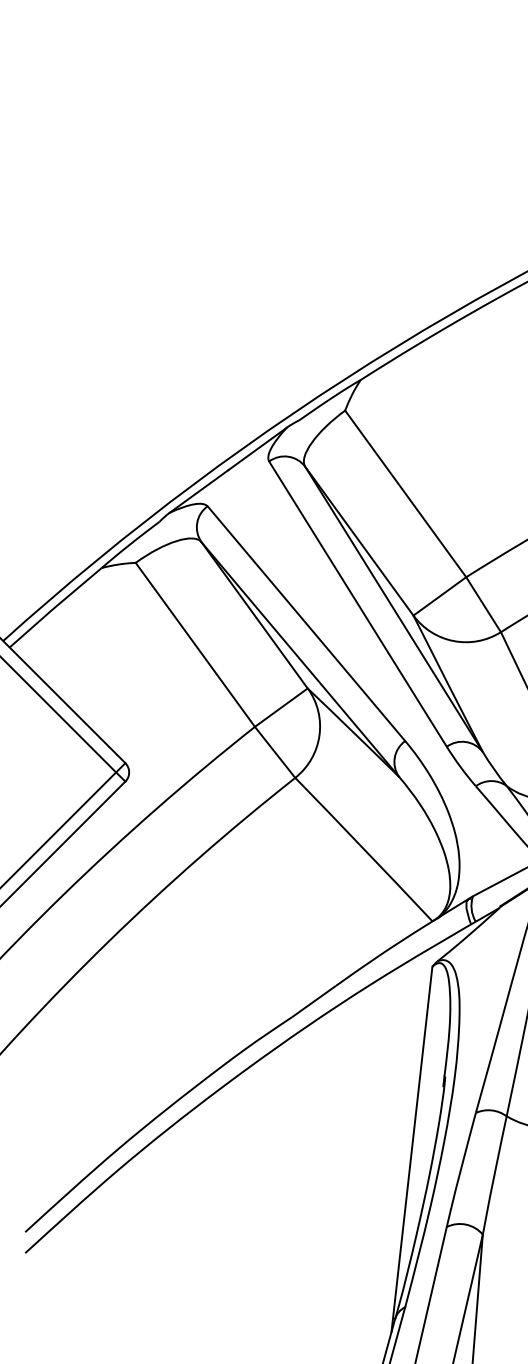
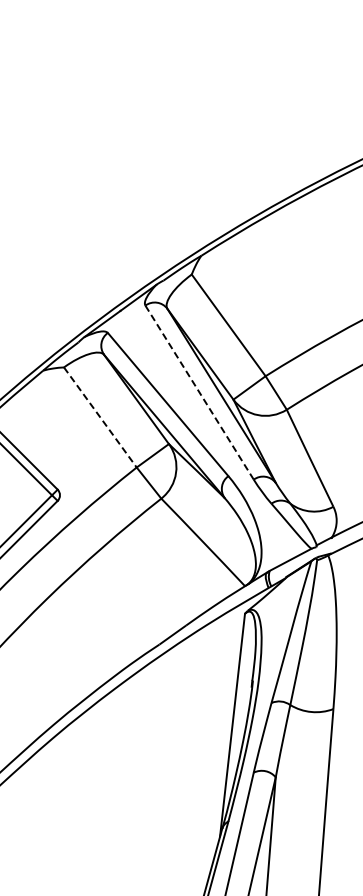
line: (357, 605) -> (199, 393), solid -> dashed
line: (195, 644) -> (100, 417), solid -> dashed

